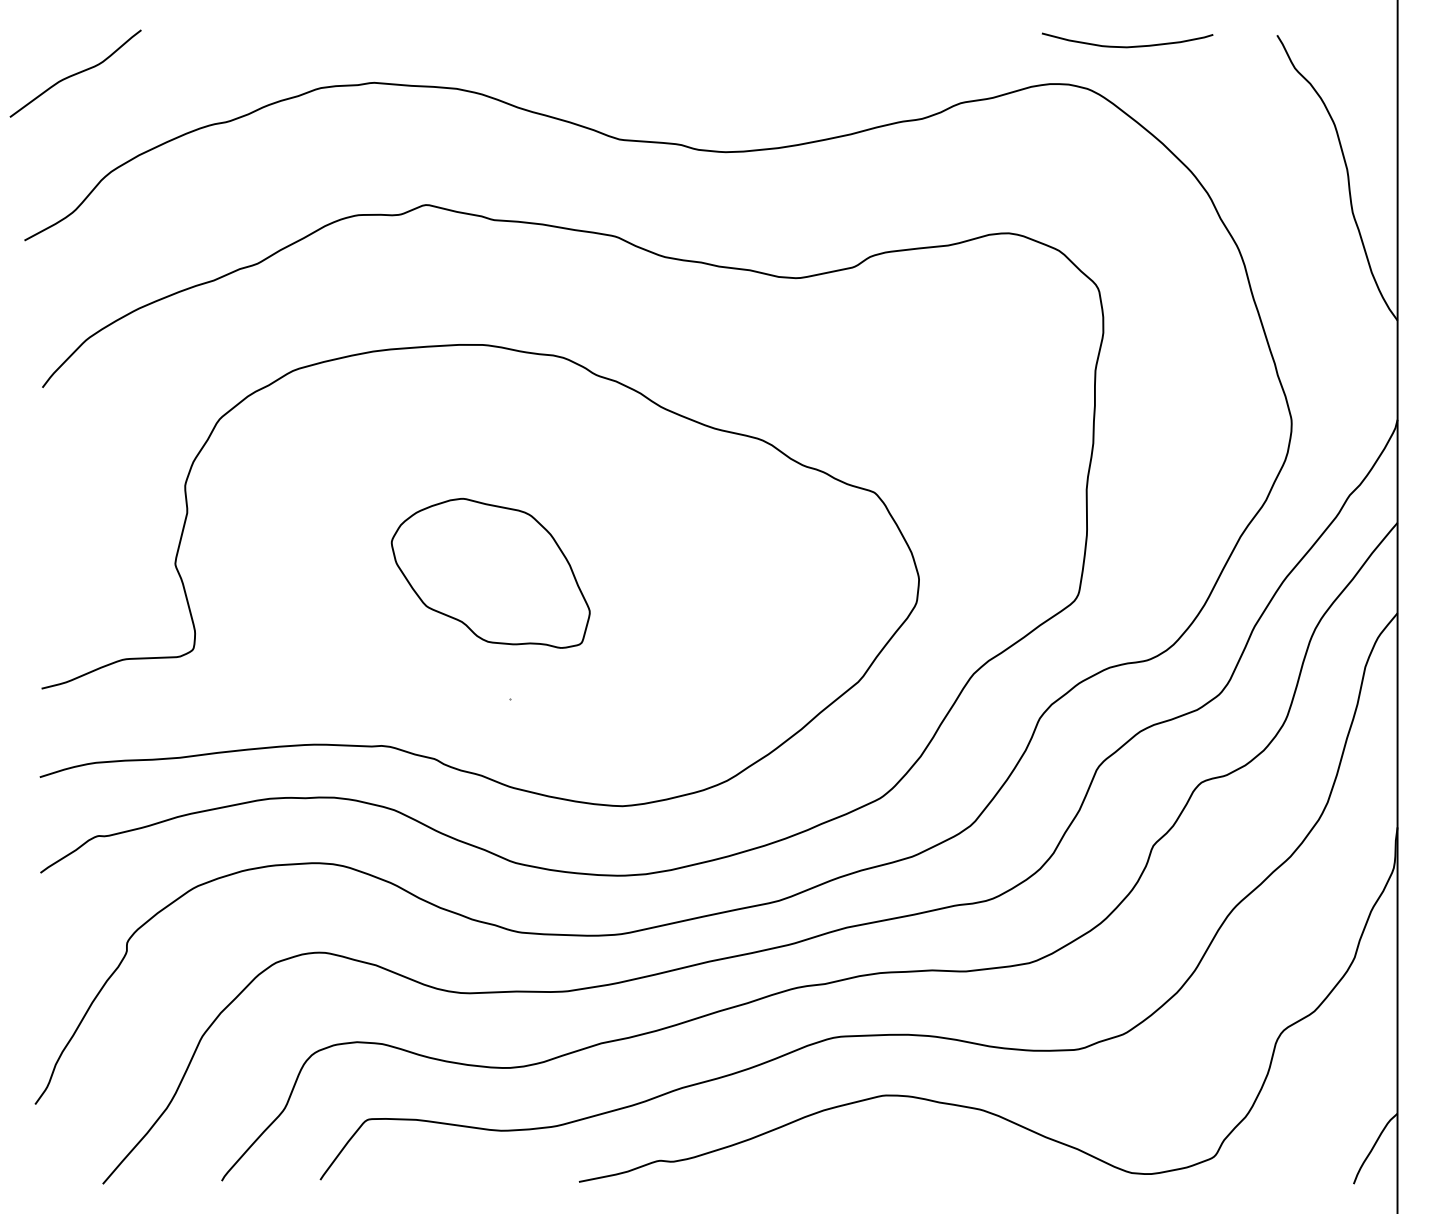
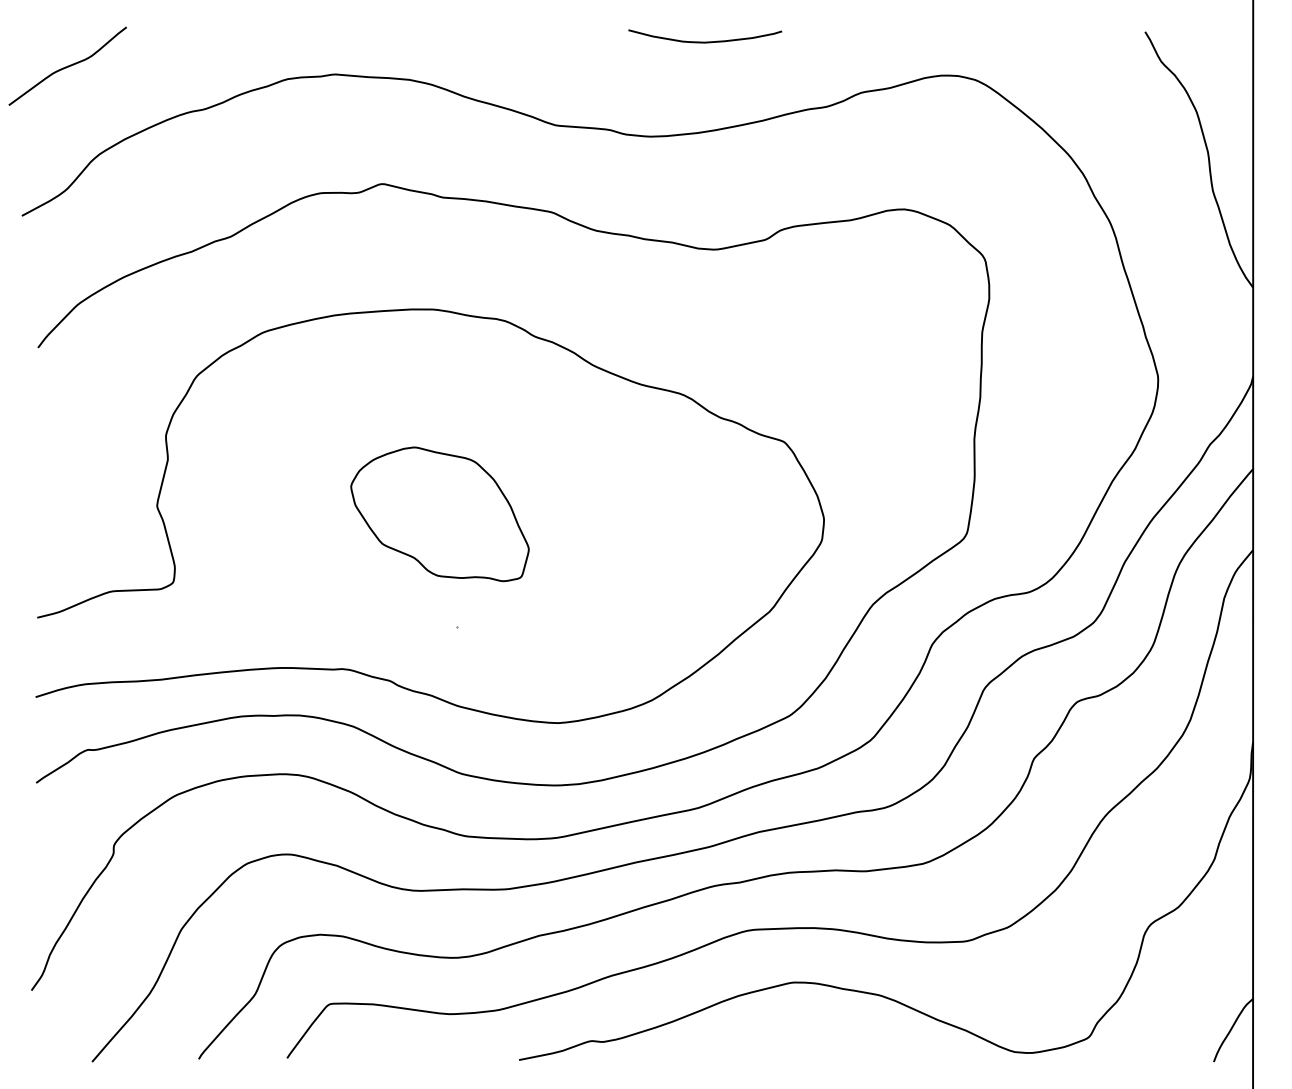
curve: (1127, 46) -> (705, 41), moved

